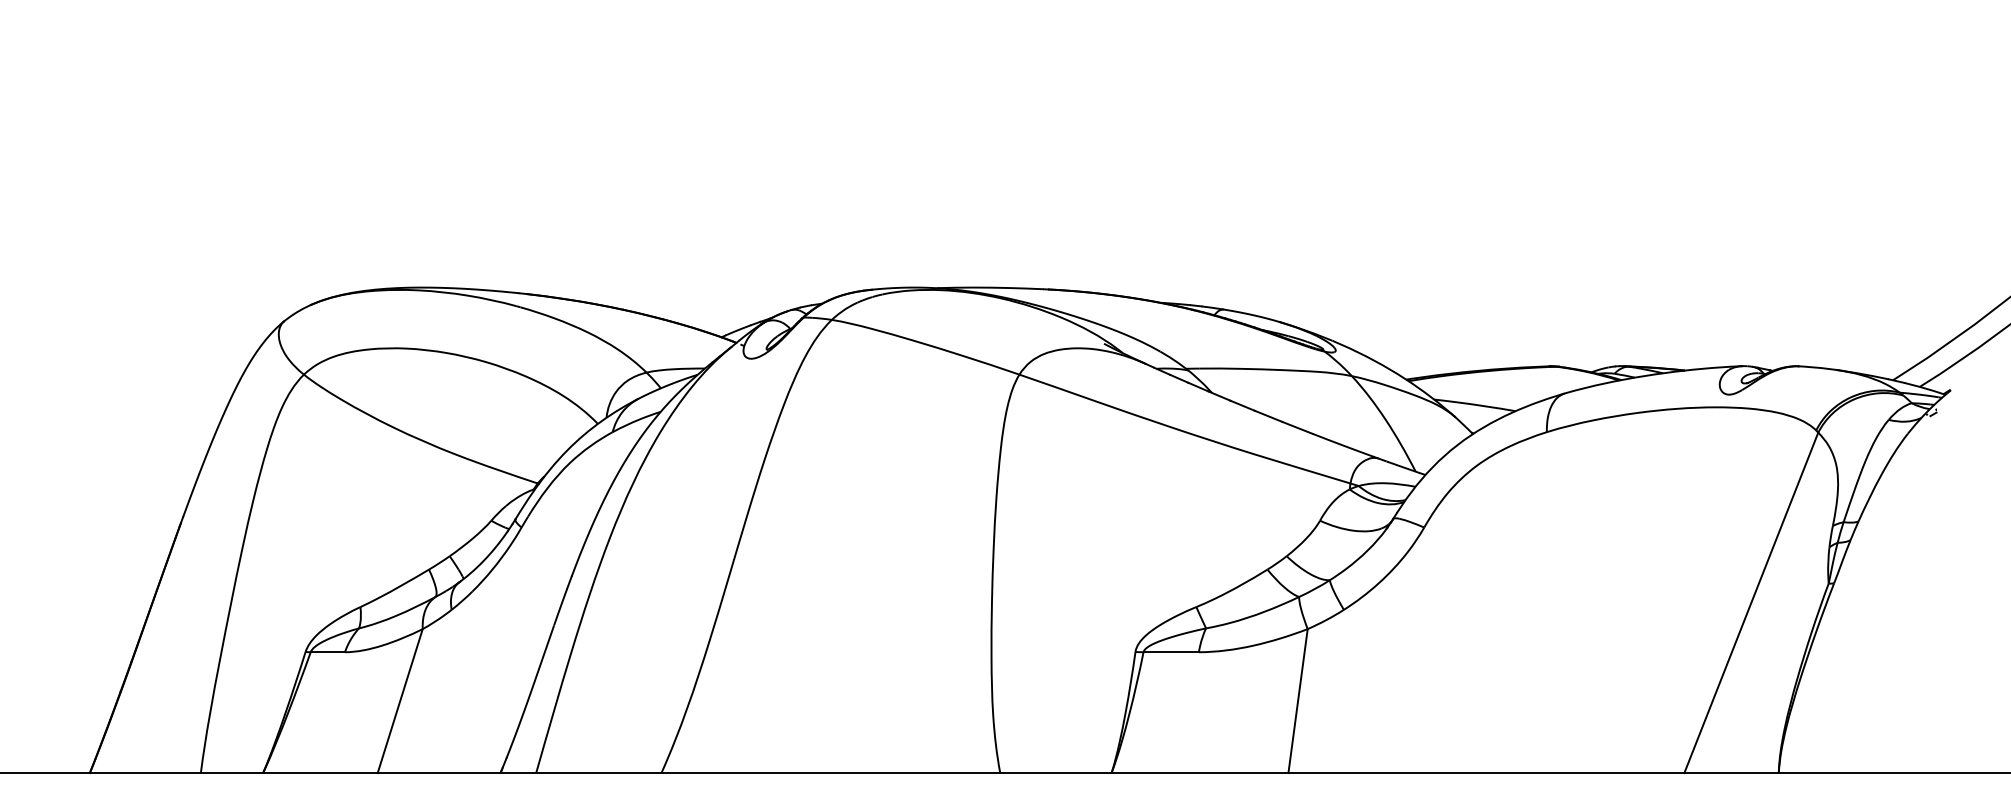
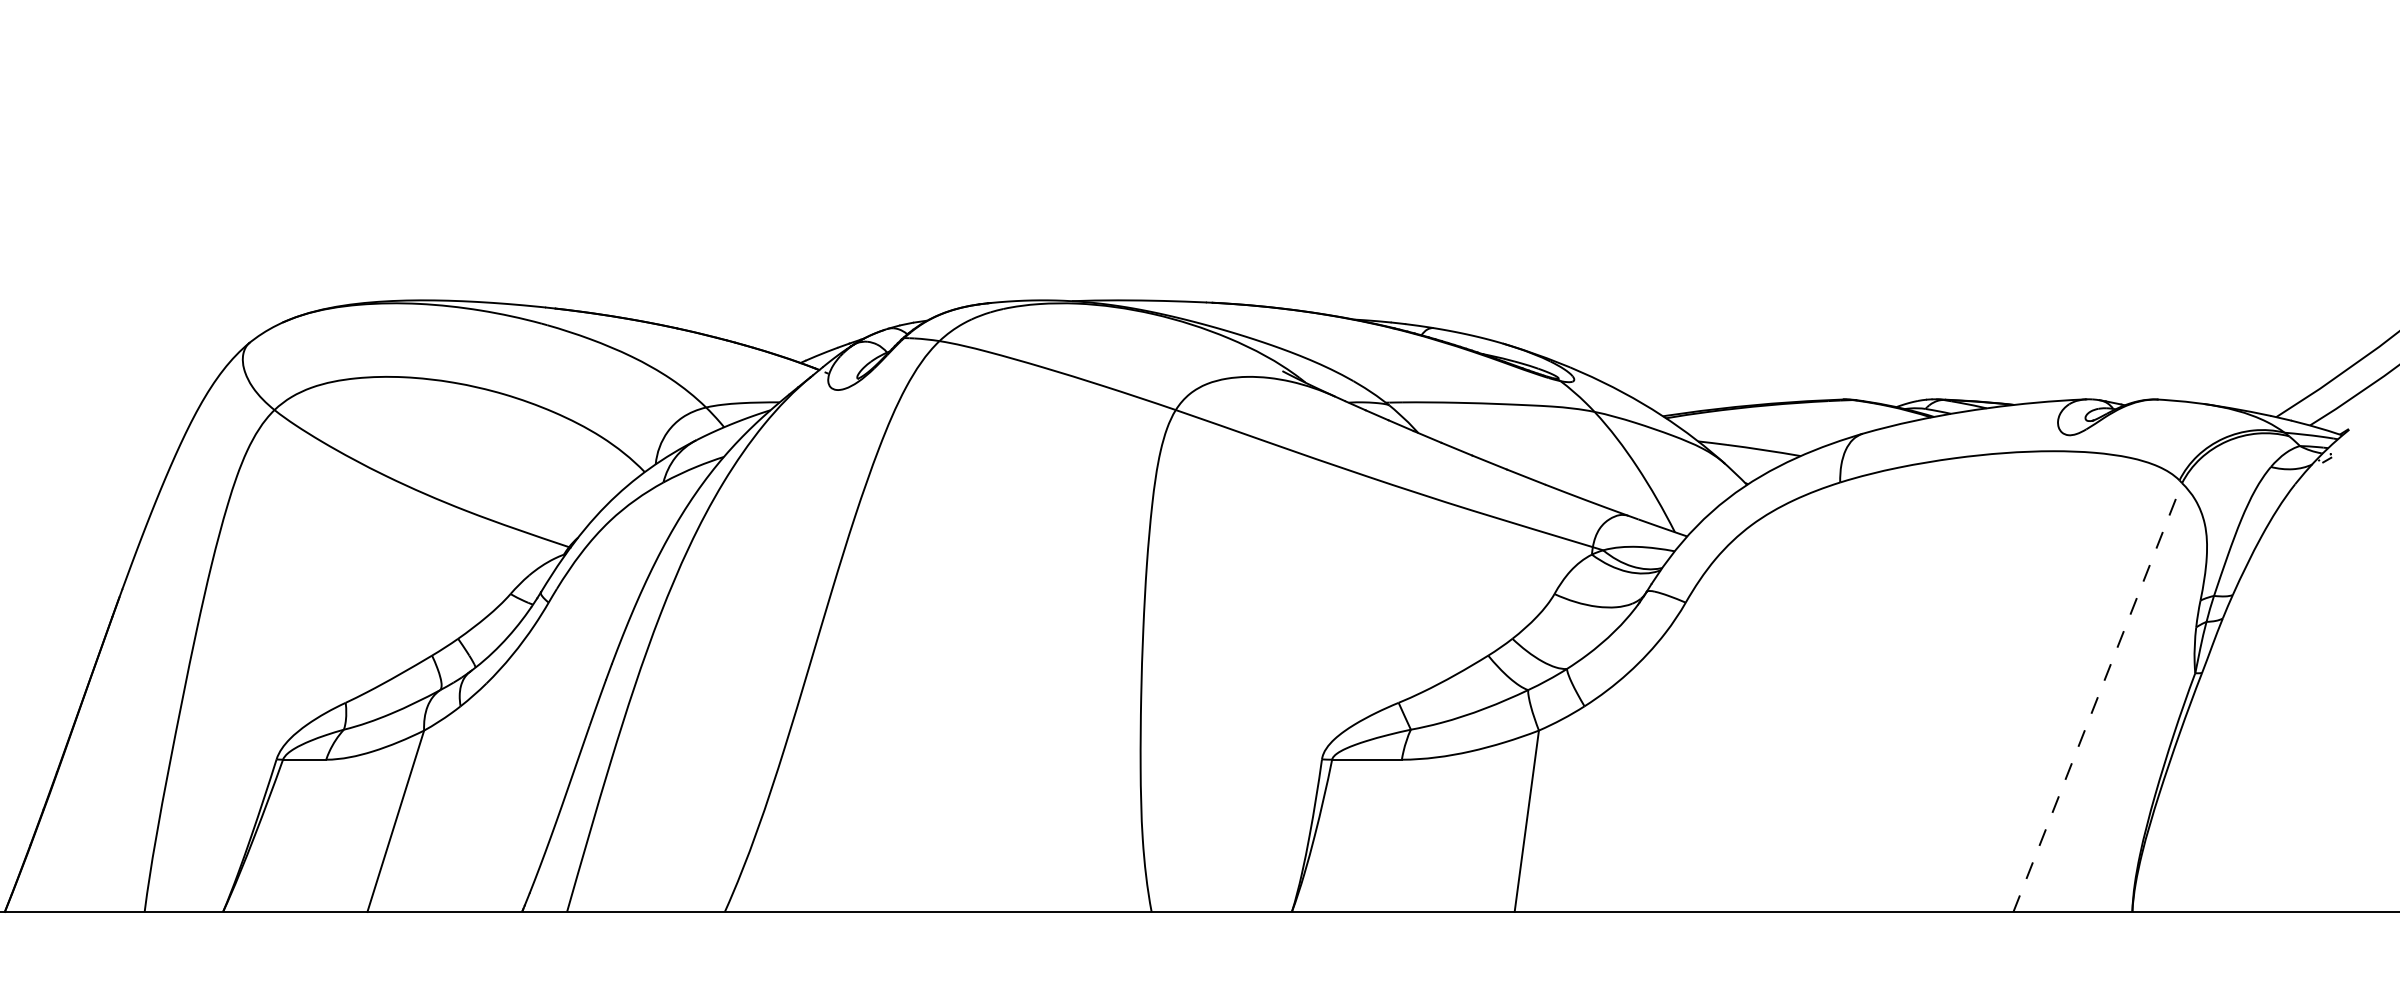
line: (1751, 602) -> (2097, 697), solid -> dashed

